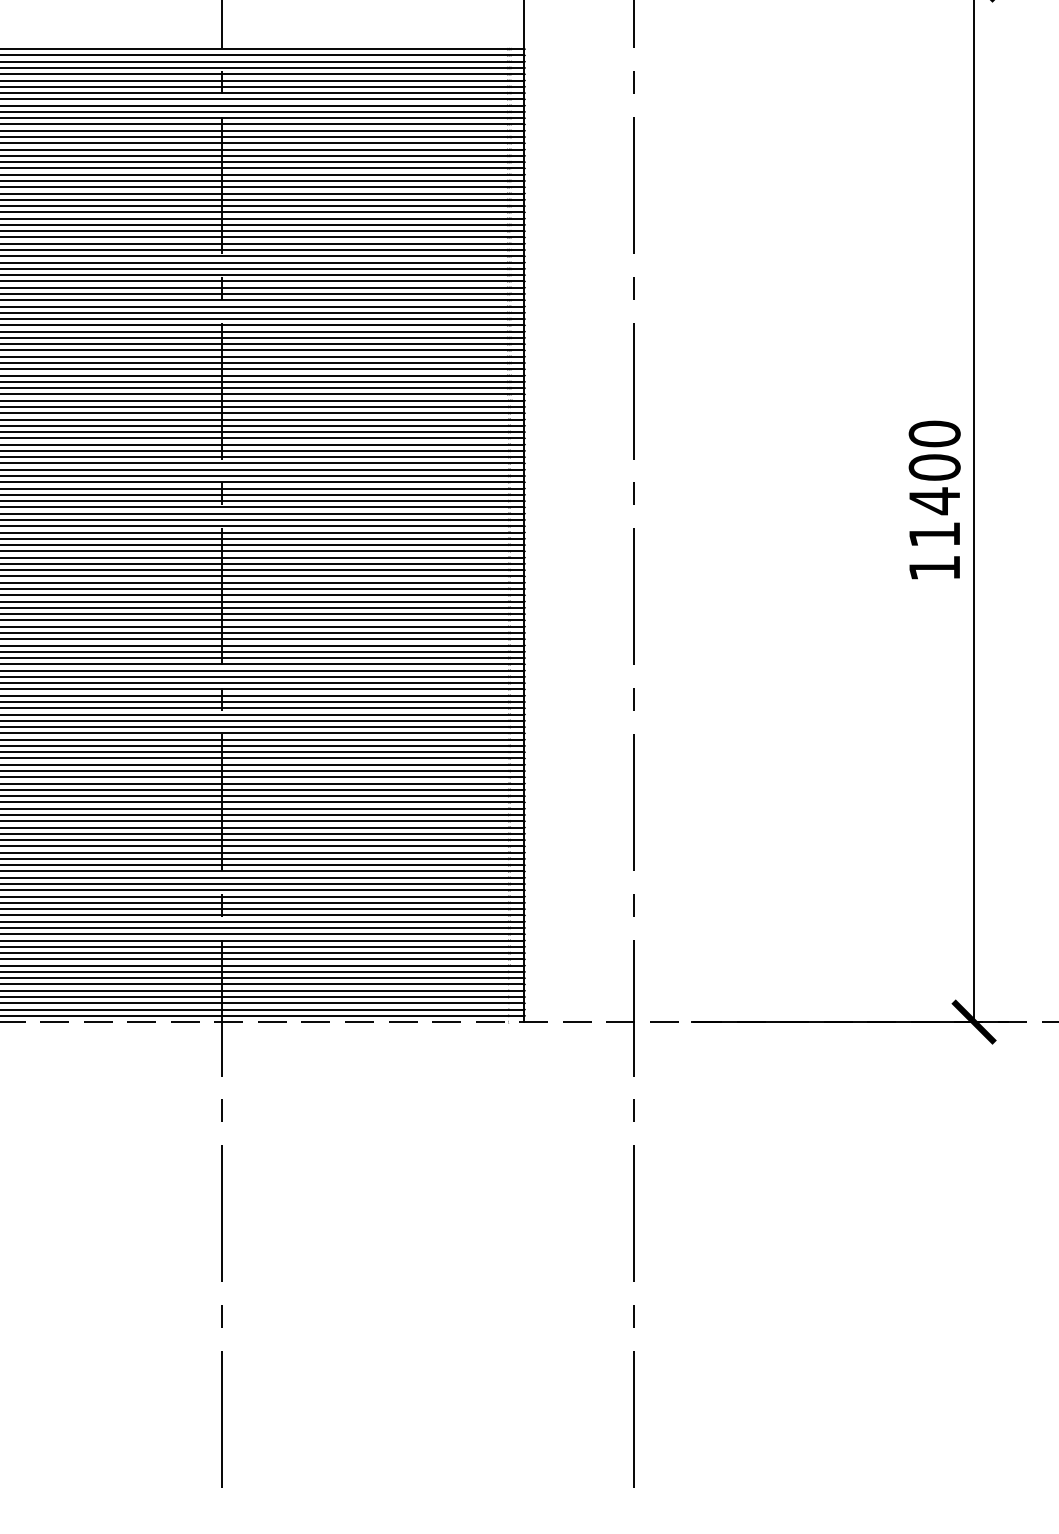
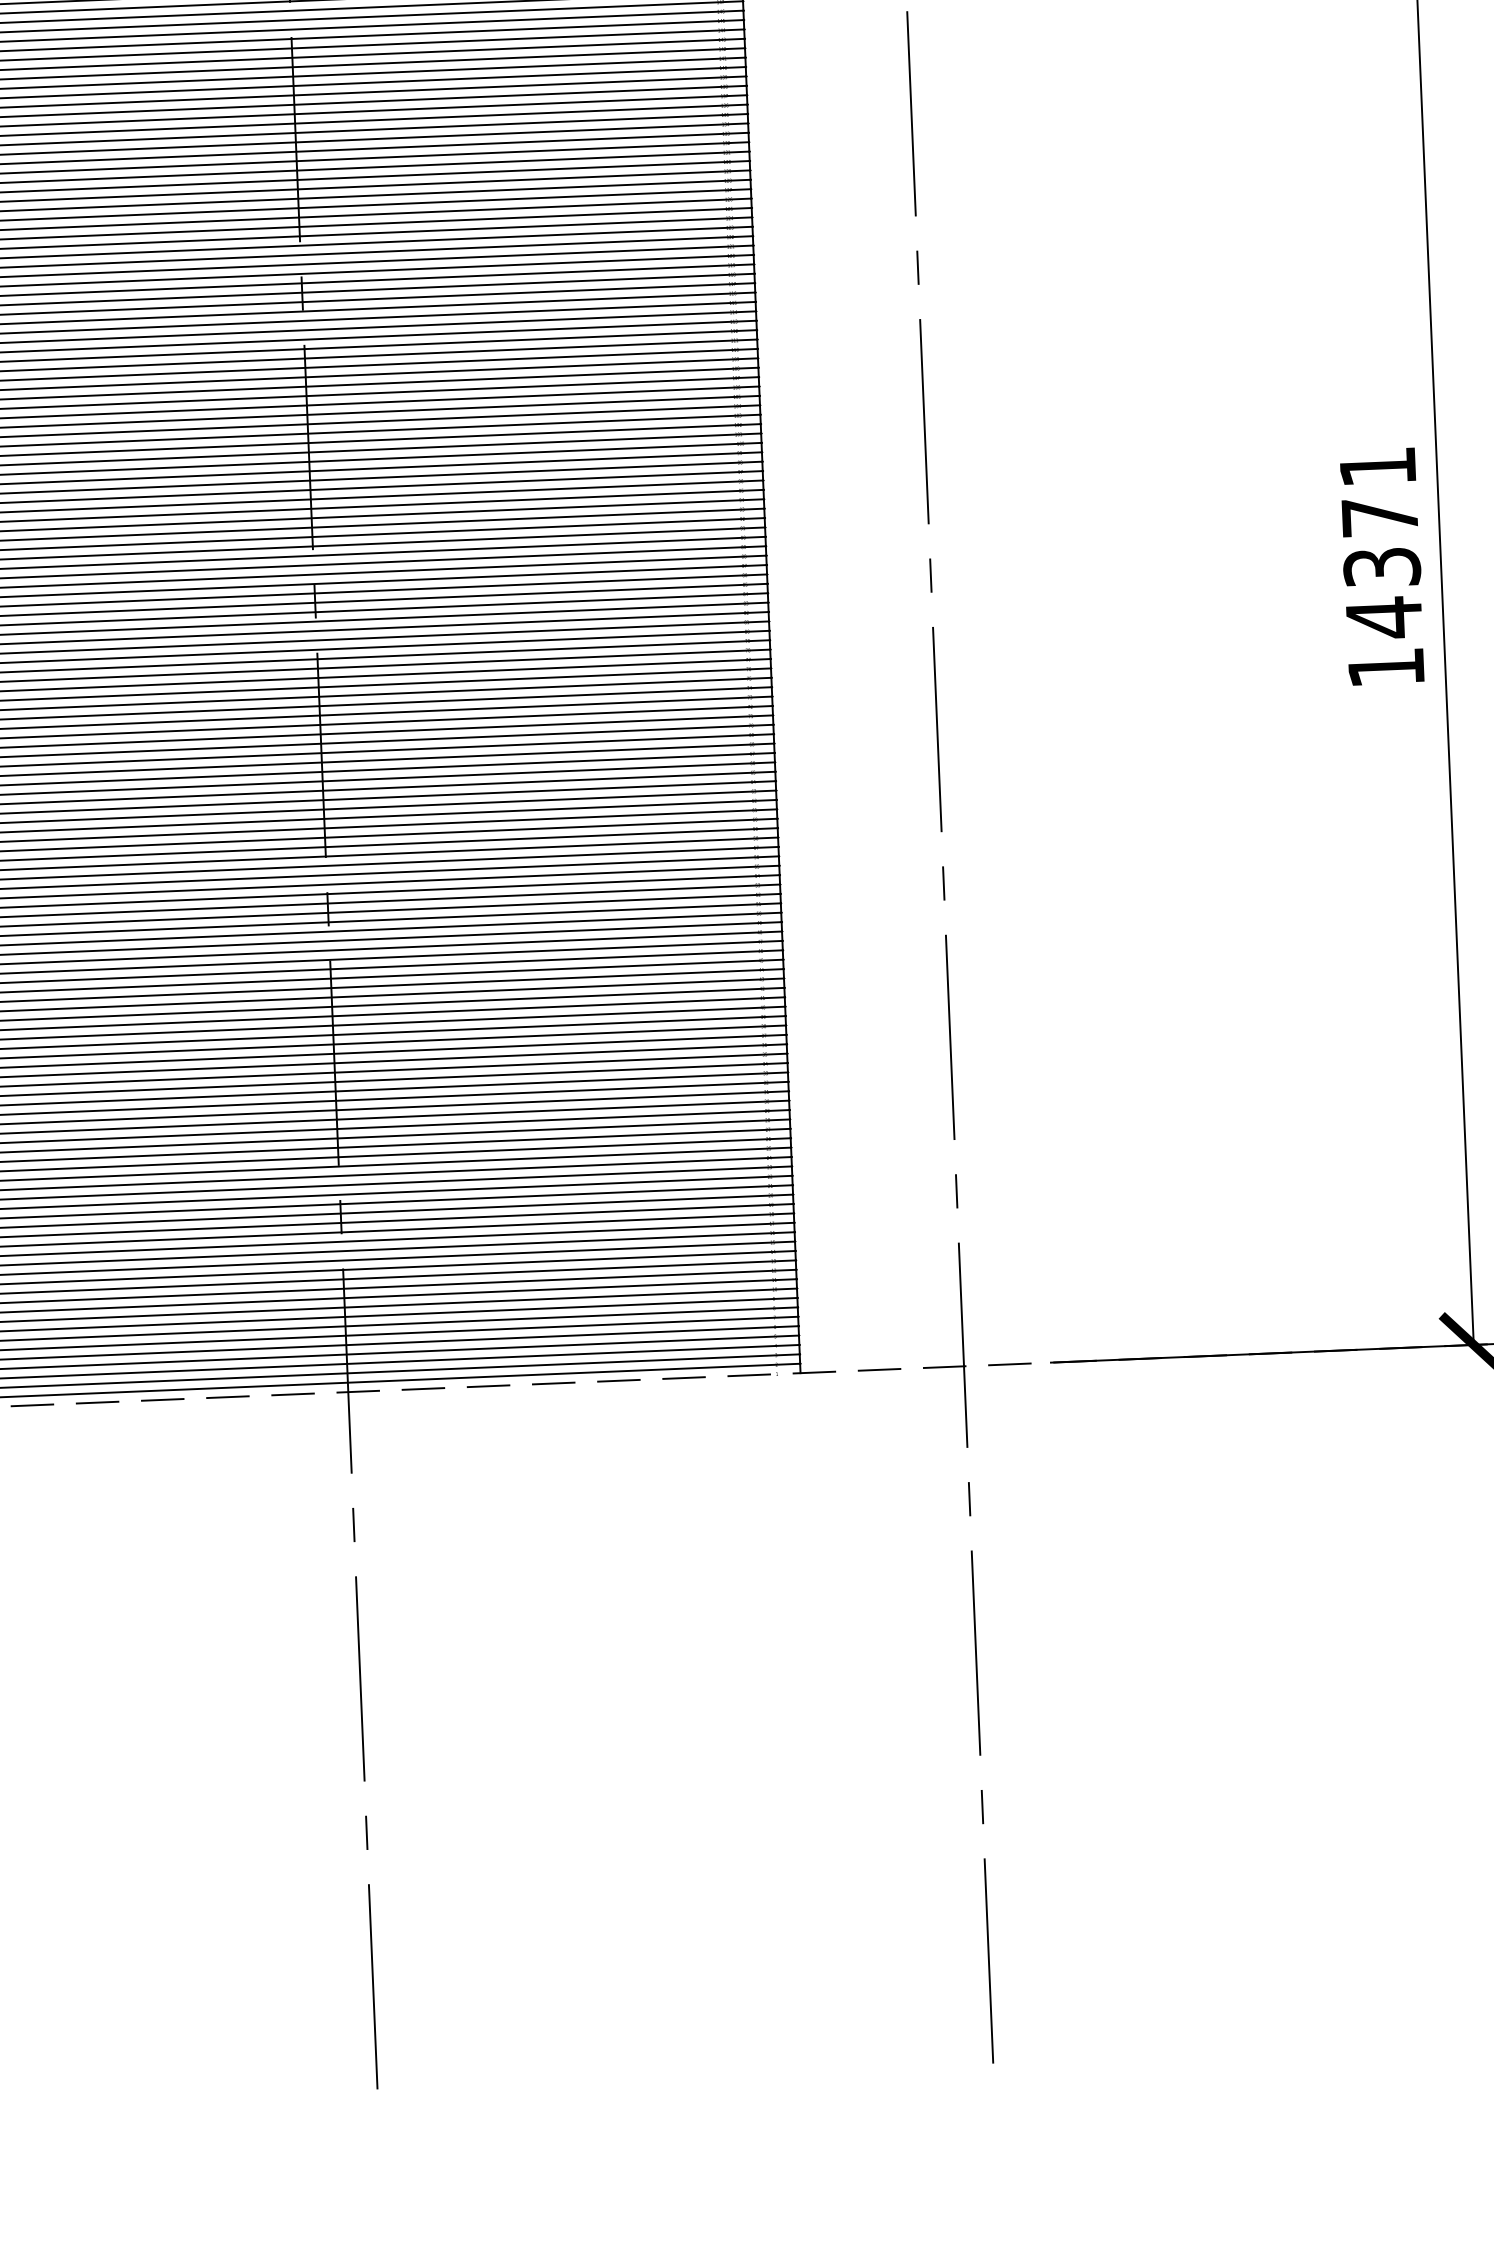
text: (934, 484) -> (1380, 542), 11400 -> 14371

